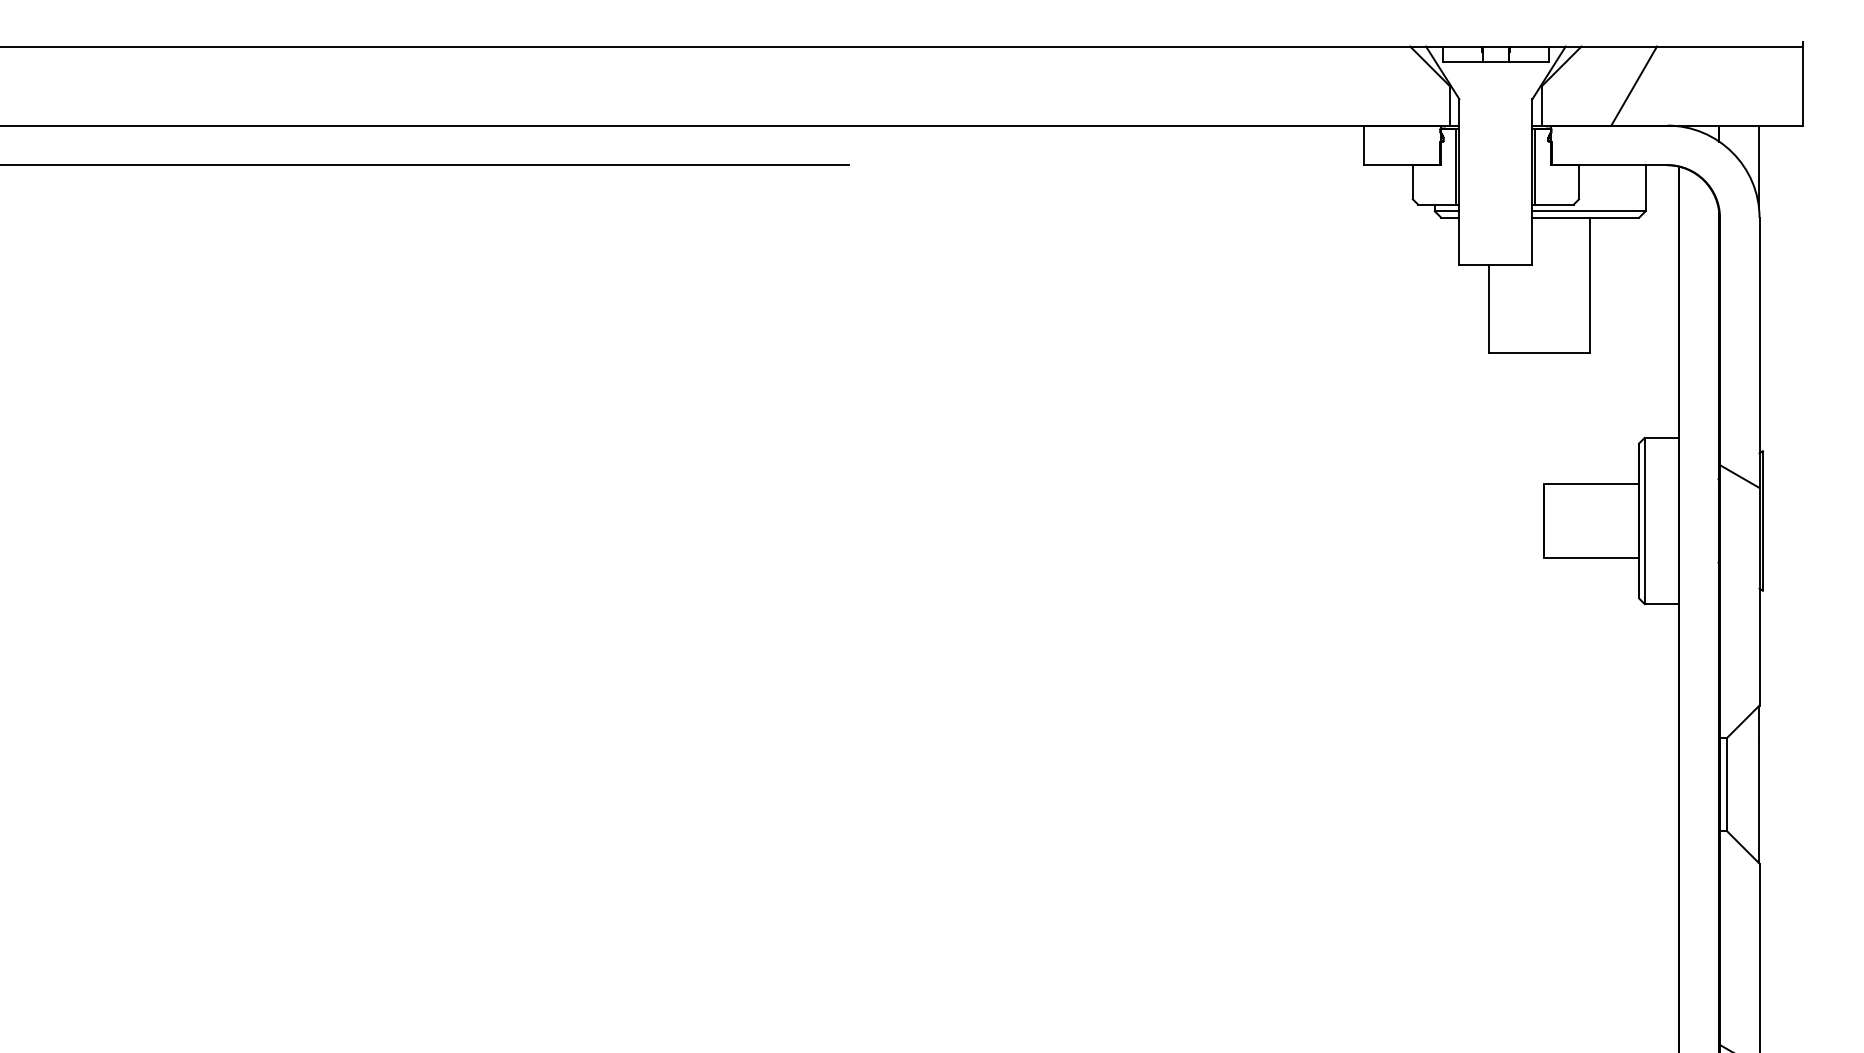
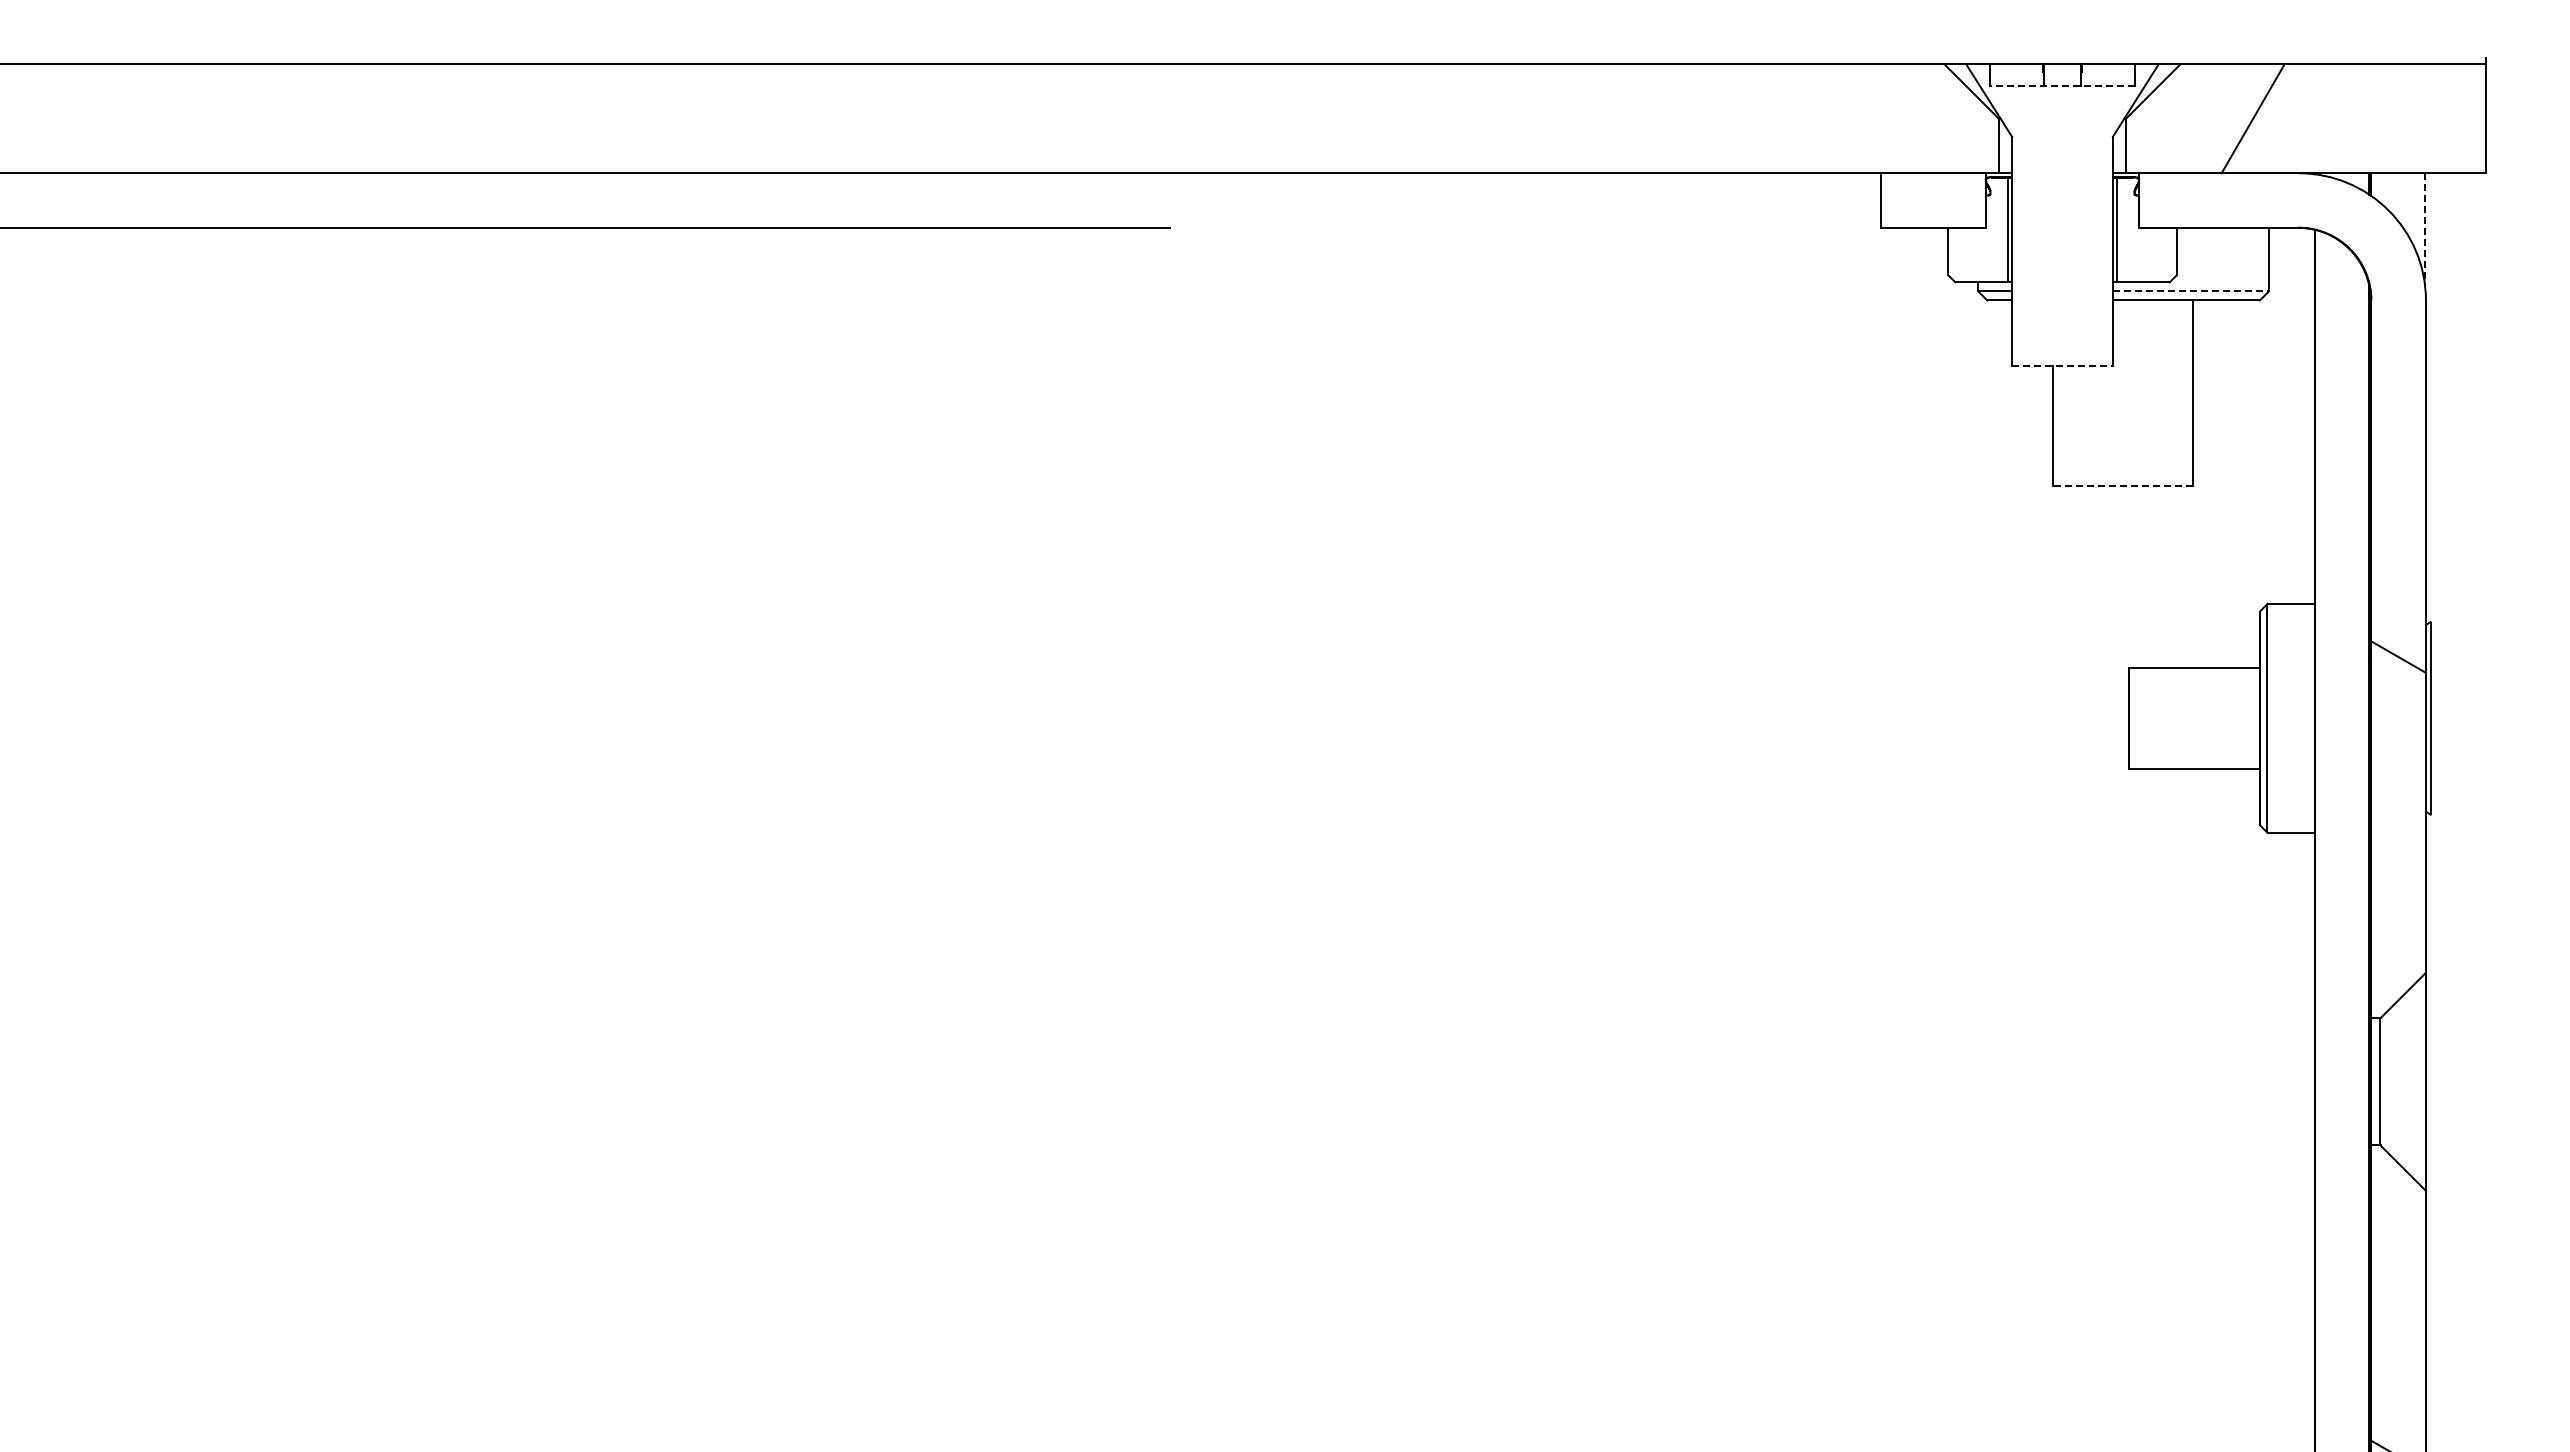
line: (1495, 62) -> (2062, 86), solid -> dashed
line: (1759, 167) -> (2425, 230), solid -> dashed
line: (1589, 211) -> (2191, 291), solid -> dashed
line: (1495, 265) -> (2062, 365), solid -> dashed
line: (1539, 352) -> (2122, 486), solid -> dashed

